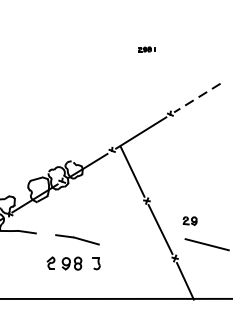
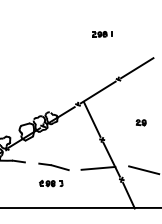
part: (147, 49) -> (102, 34), size x1.67
line: (196, 98) -> (136, 68), dashed -> solid
part: (189, 220) -> (140, 122), moved
line: (141, 240) -> (98, 167), added
part: (74, 263) -> (51, 183), size x0.62

